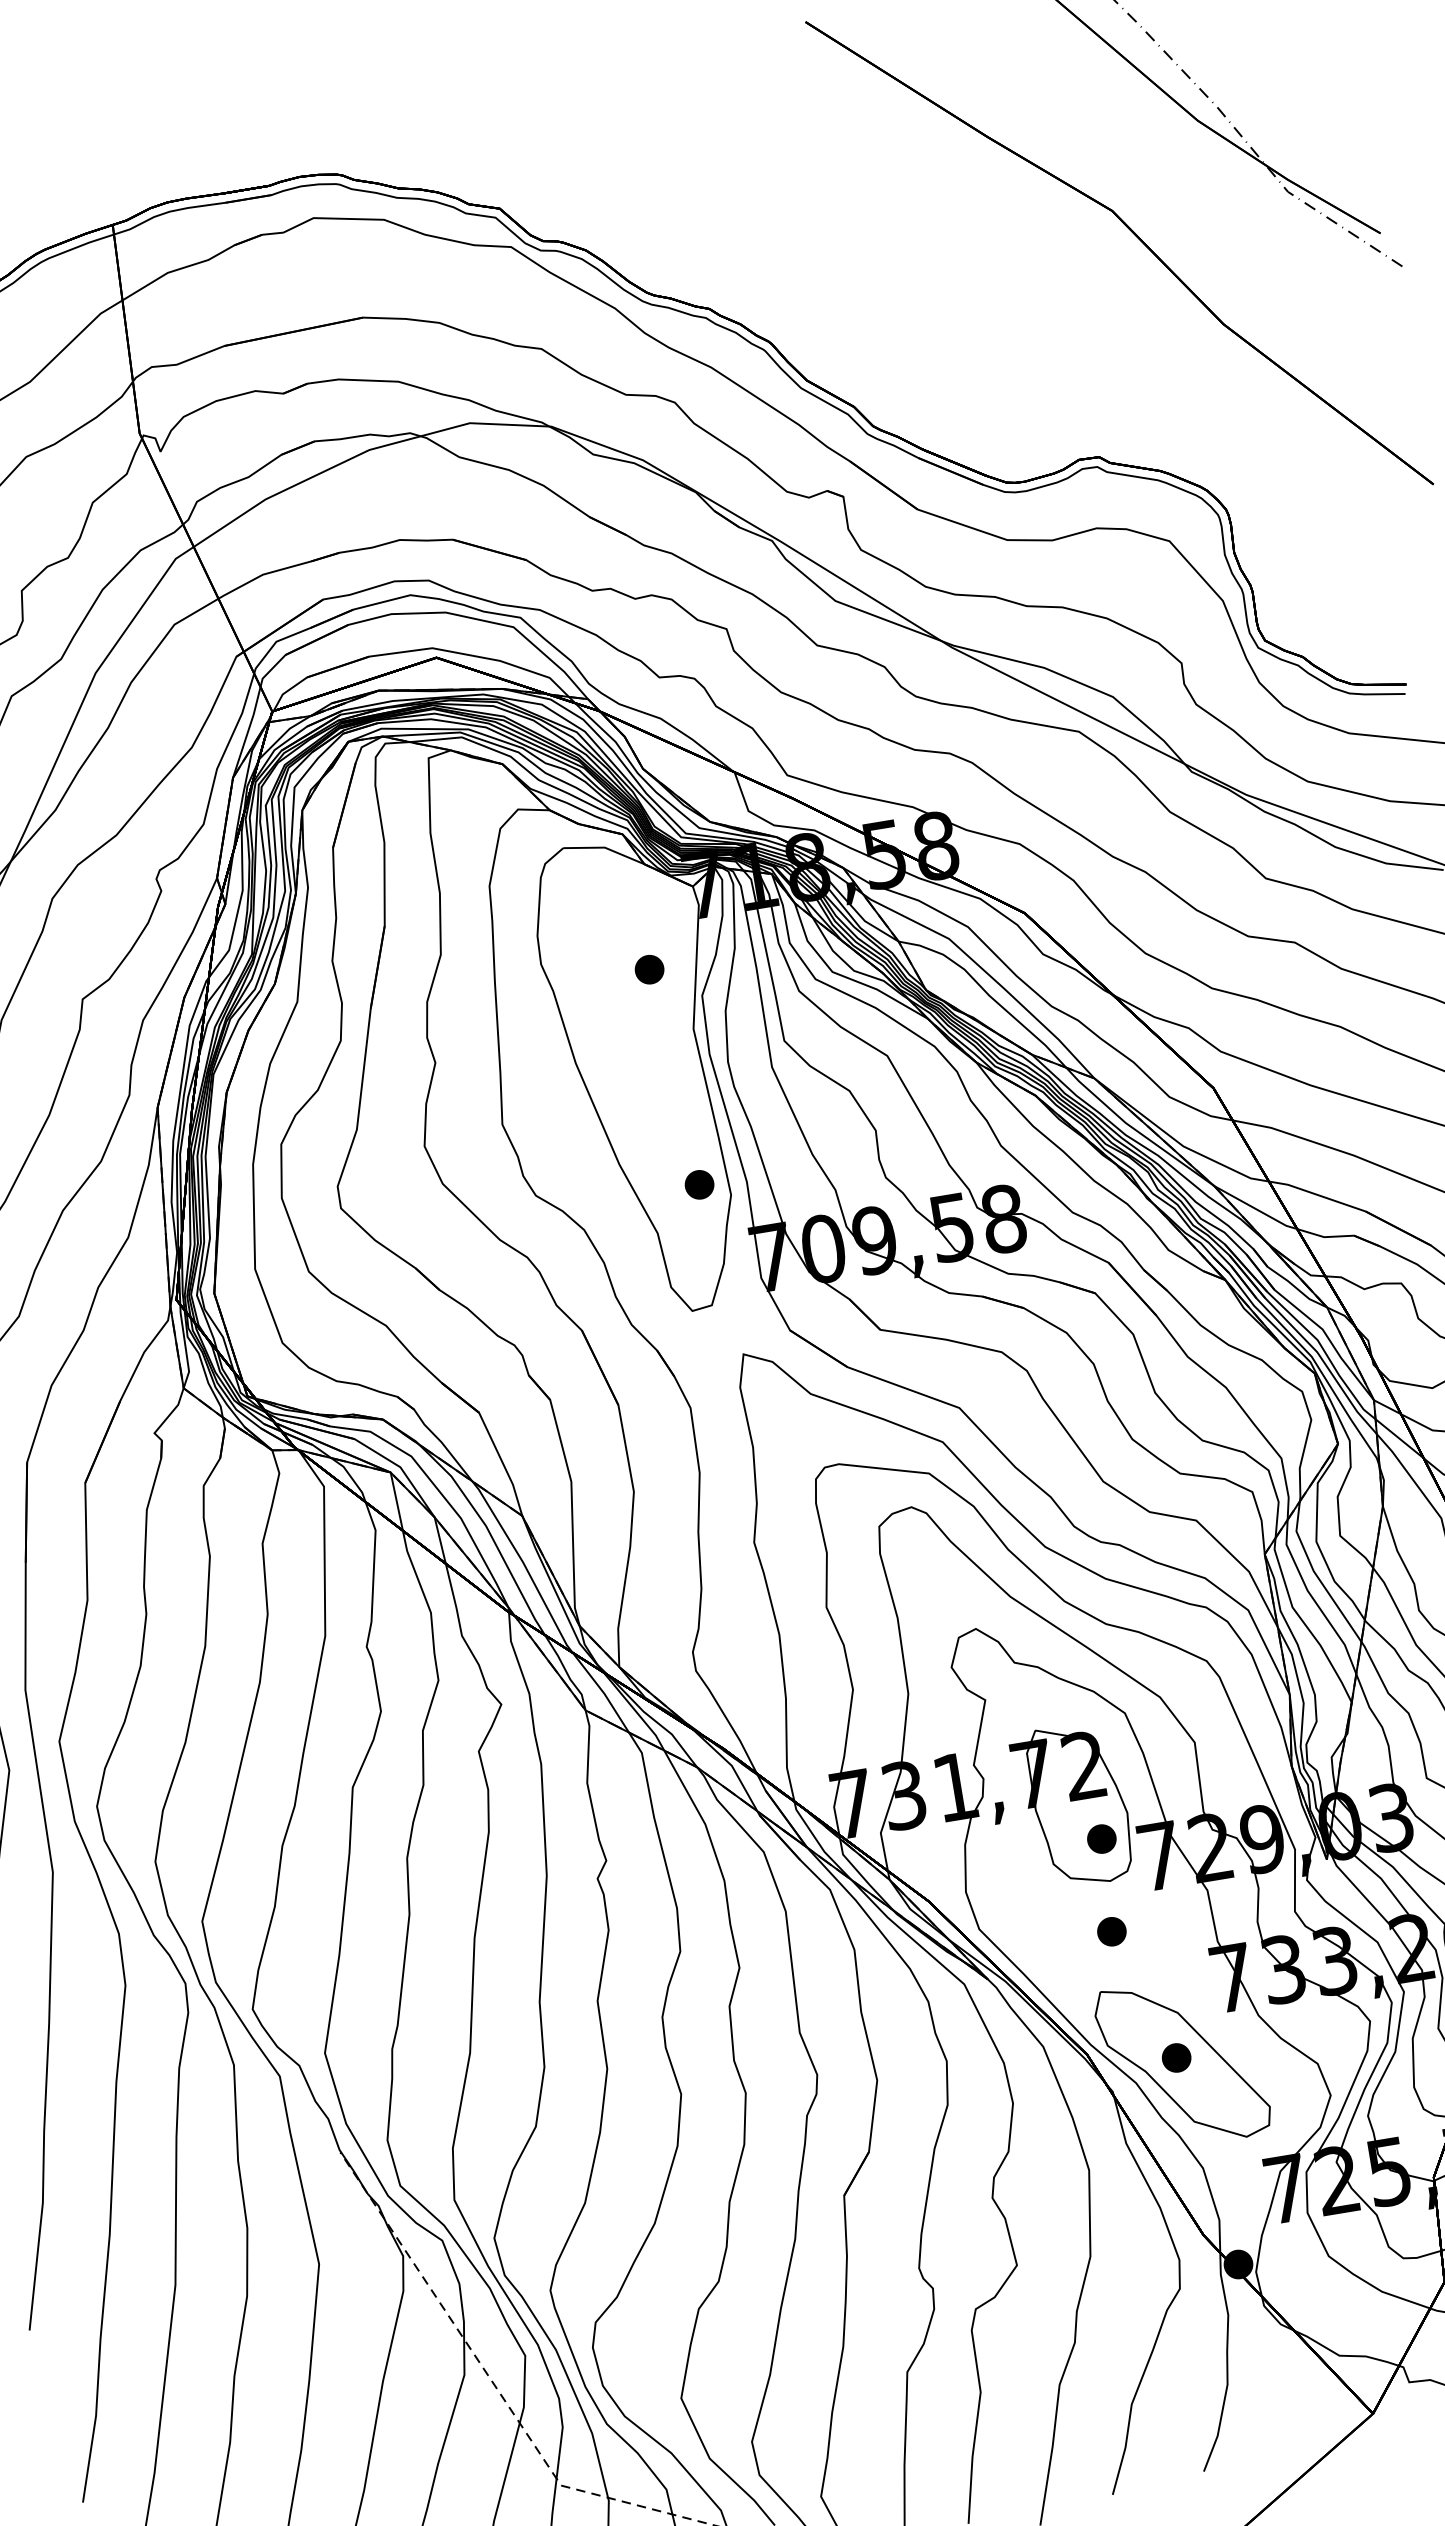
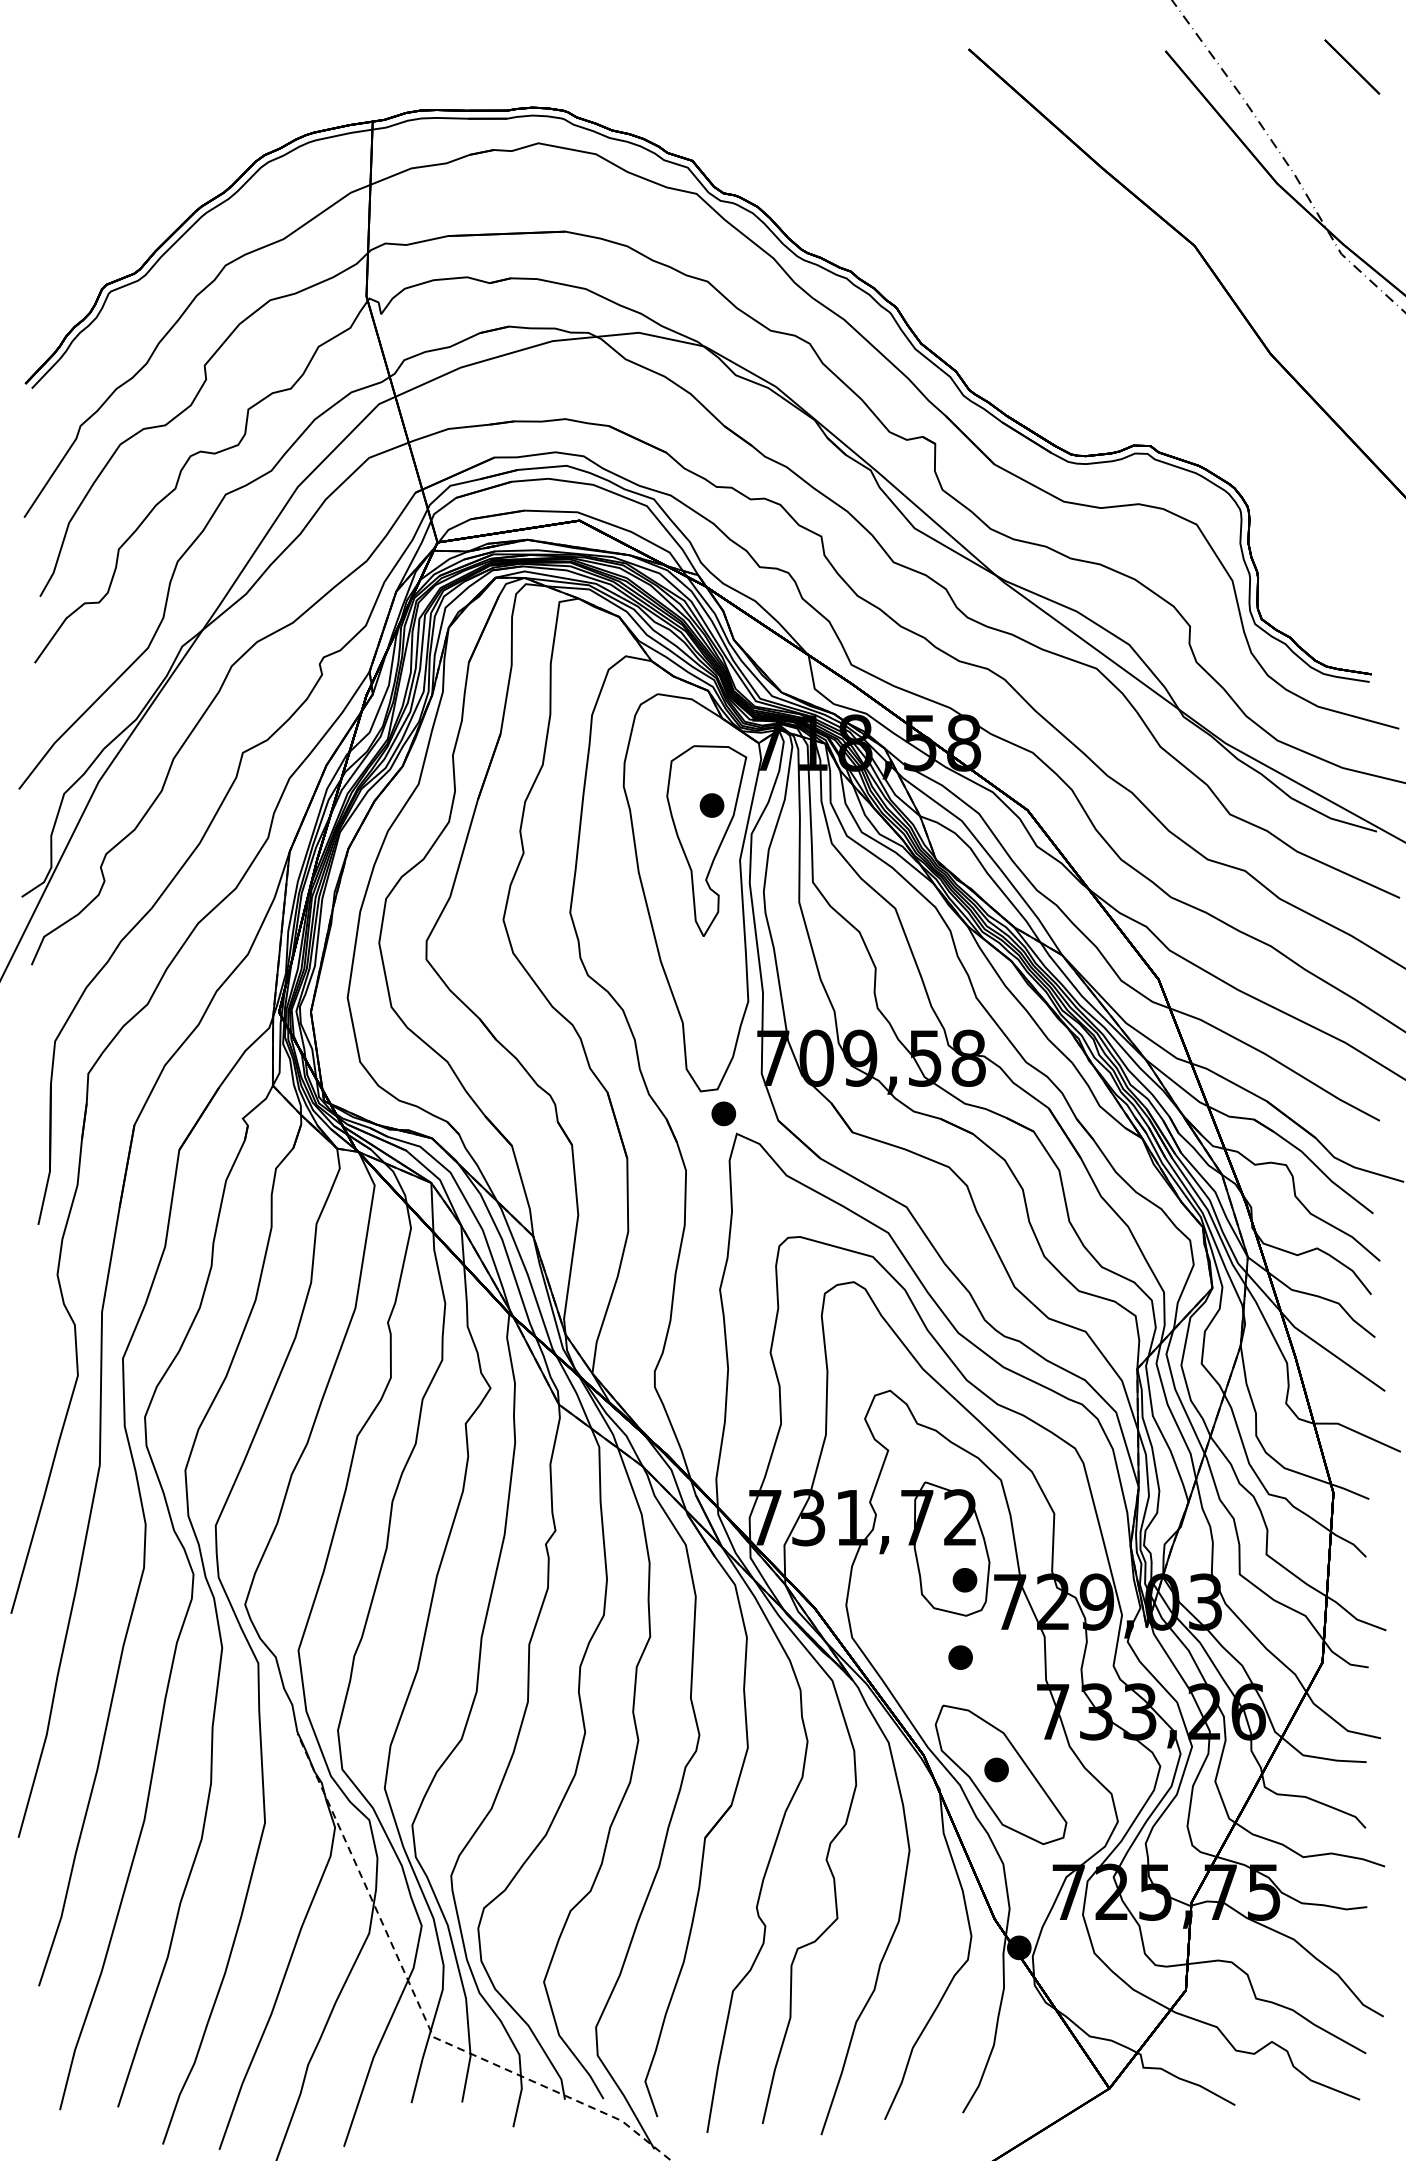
part: (649, 1012) -> (706, 840), added
part: (699, 1184) -> (723, 1113), moved

